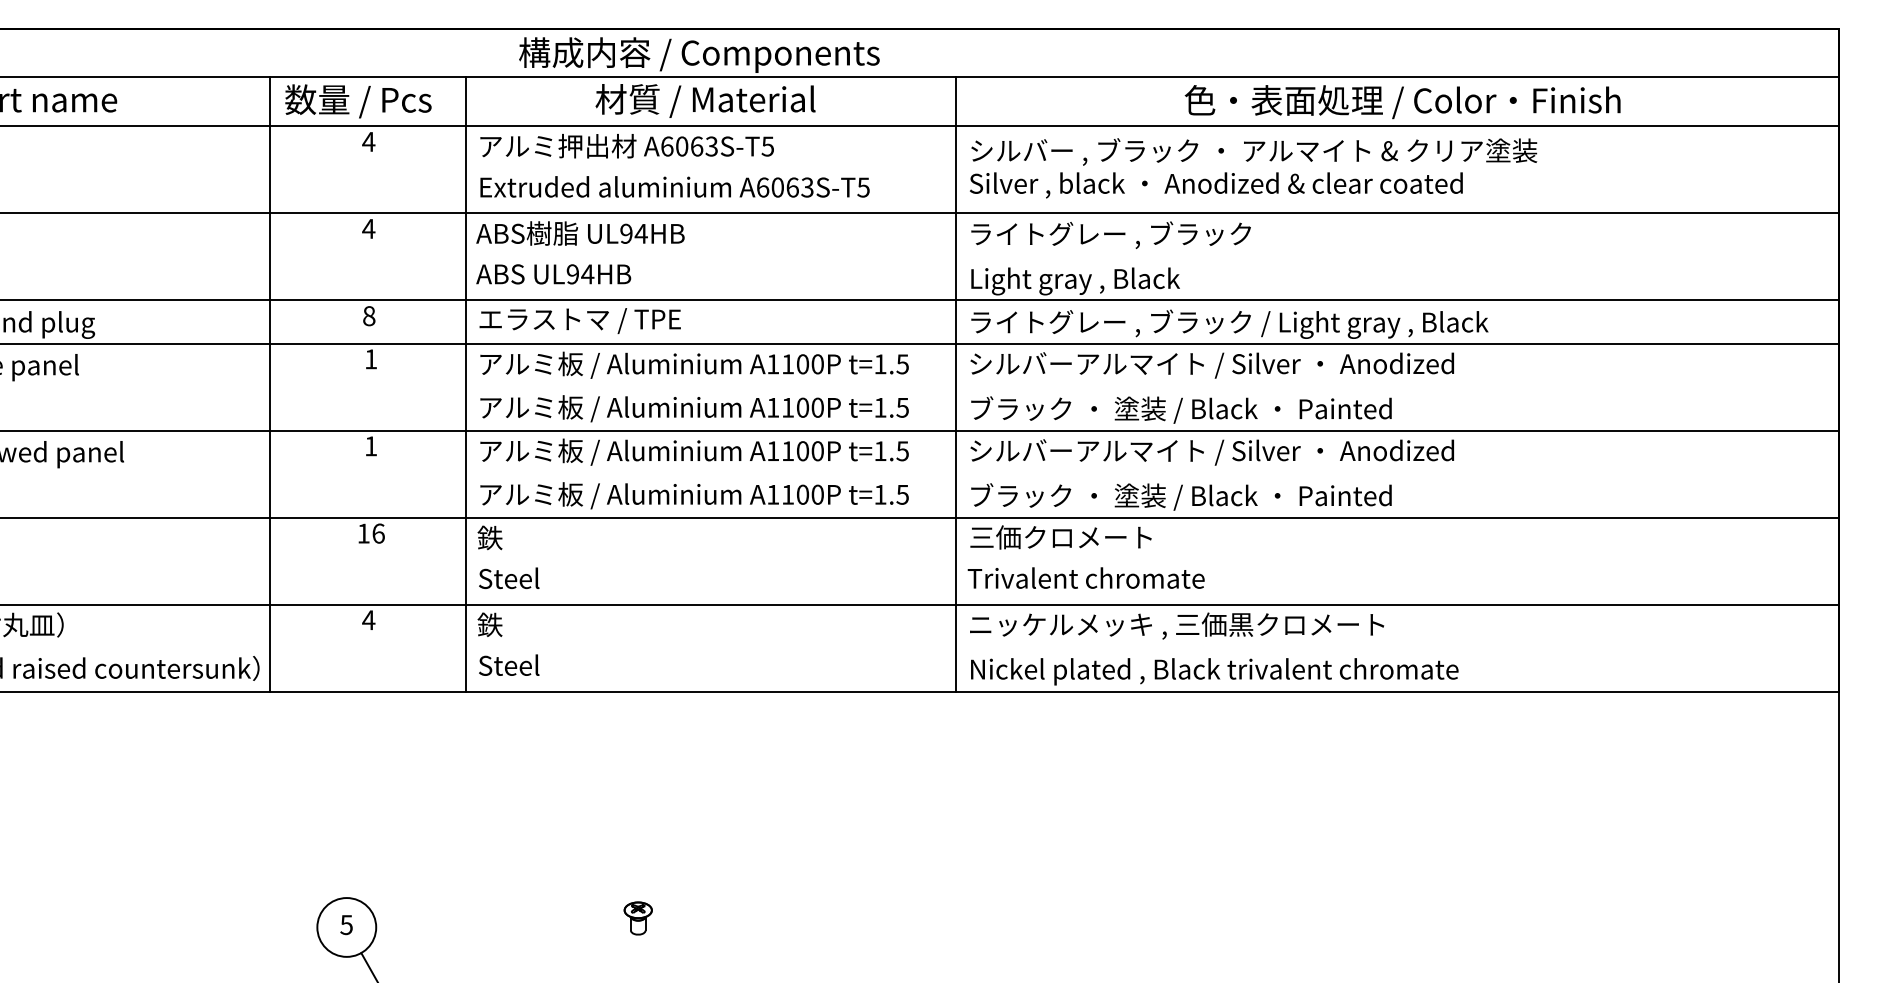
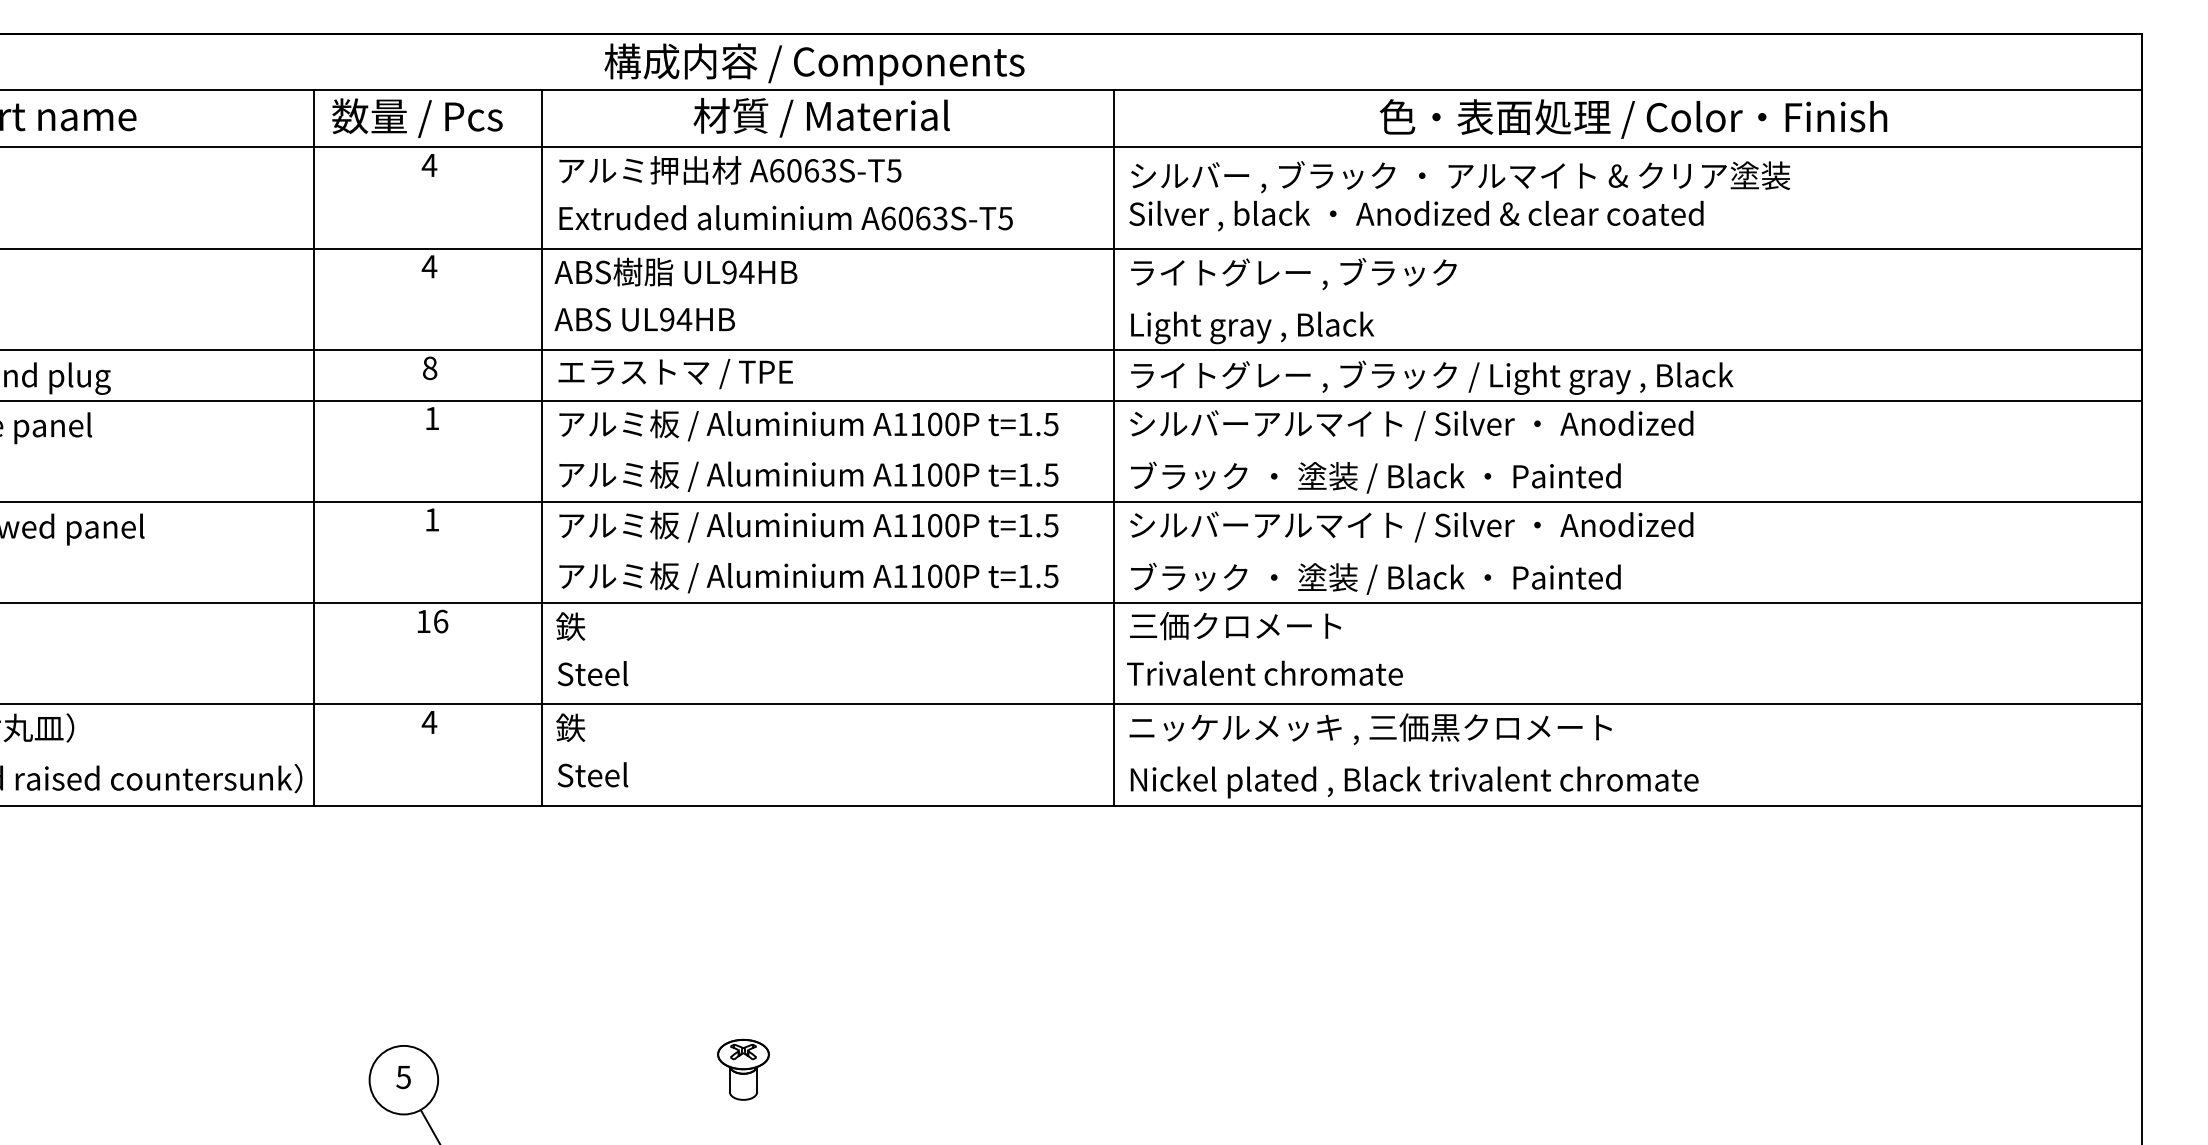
part: (637, 918) -> (742, 1069), size x1.6

